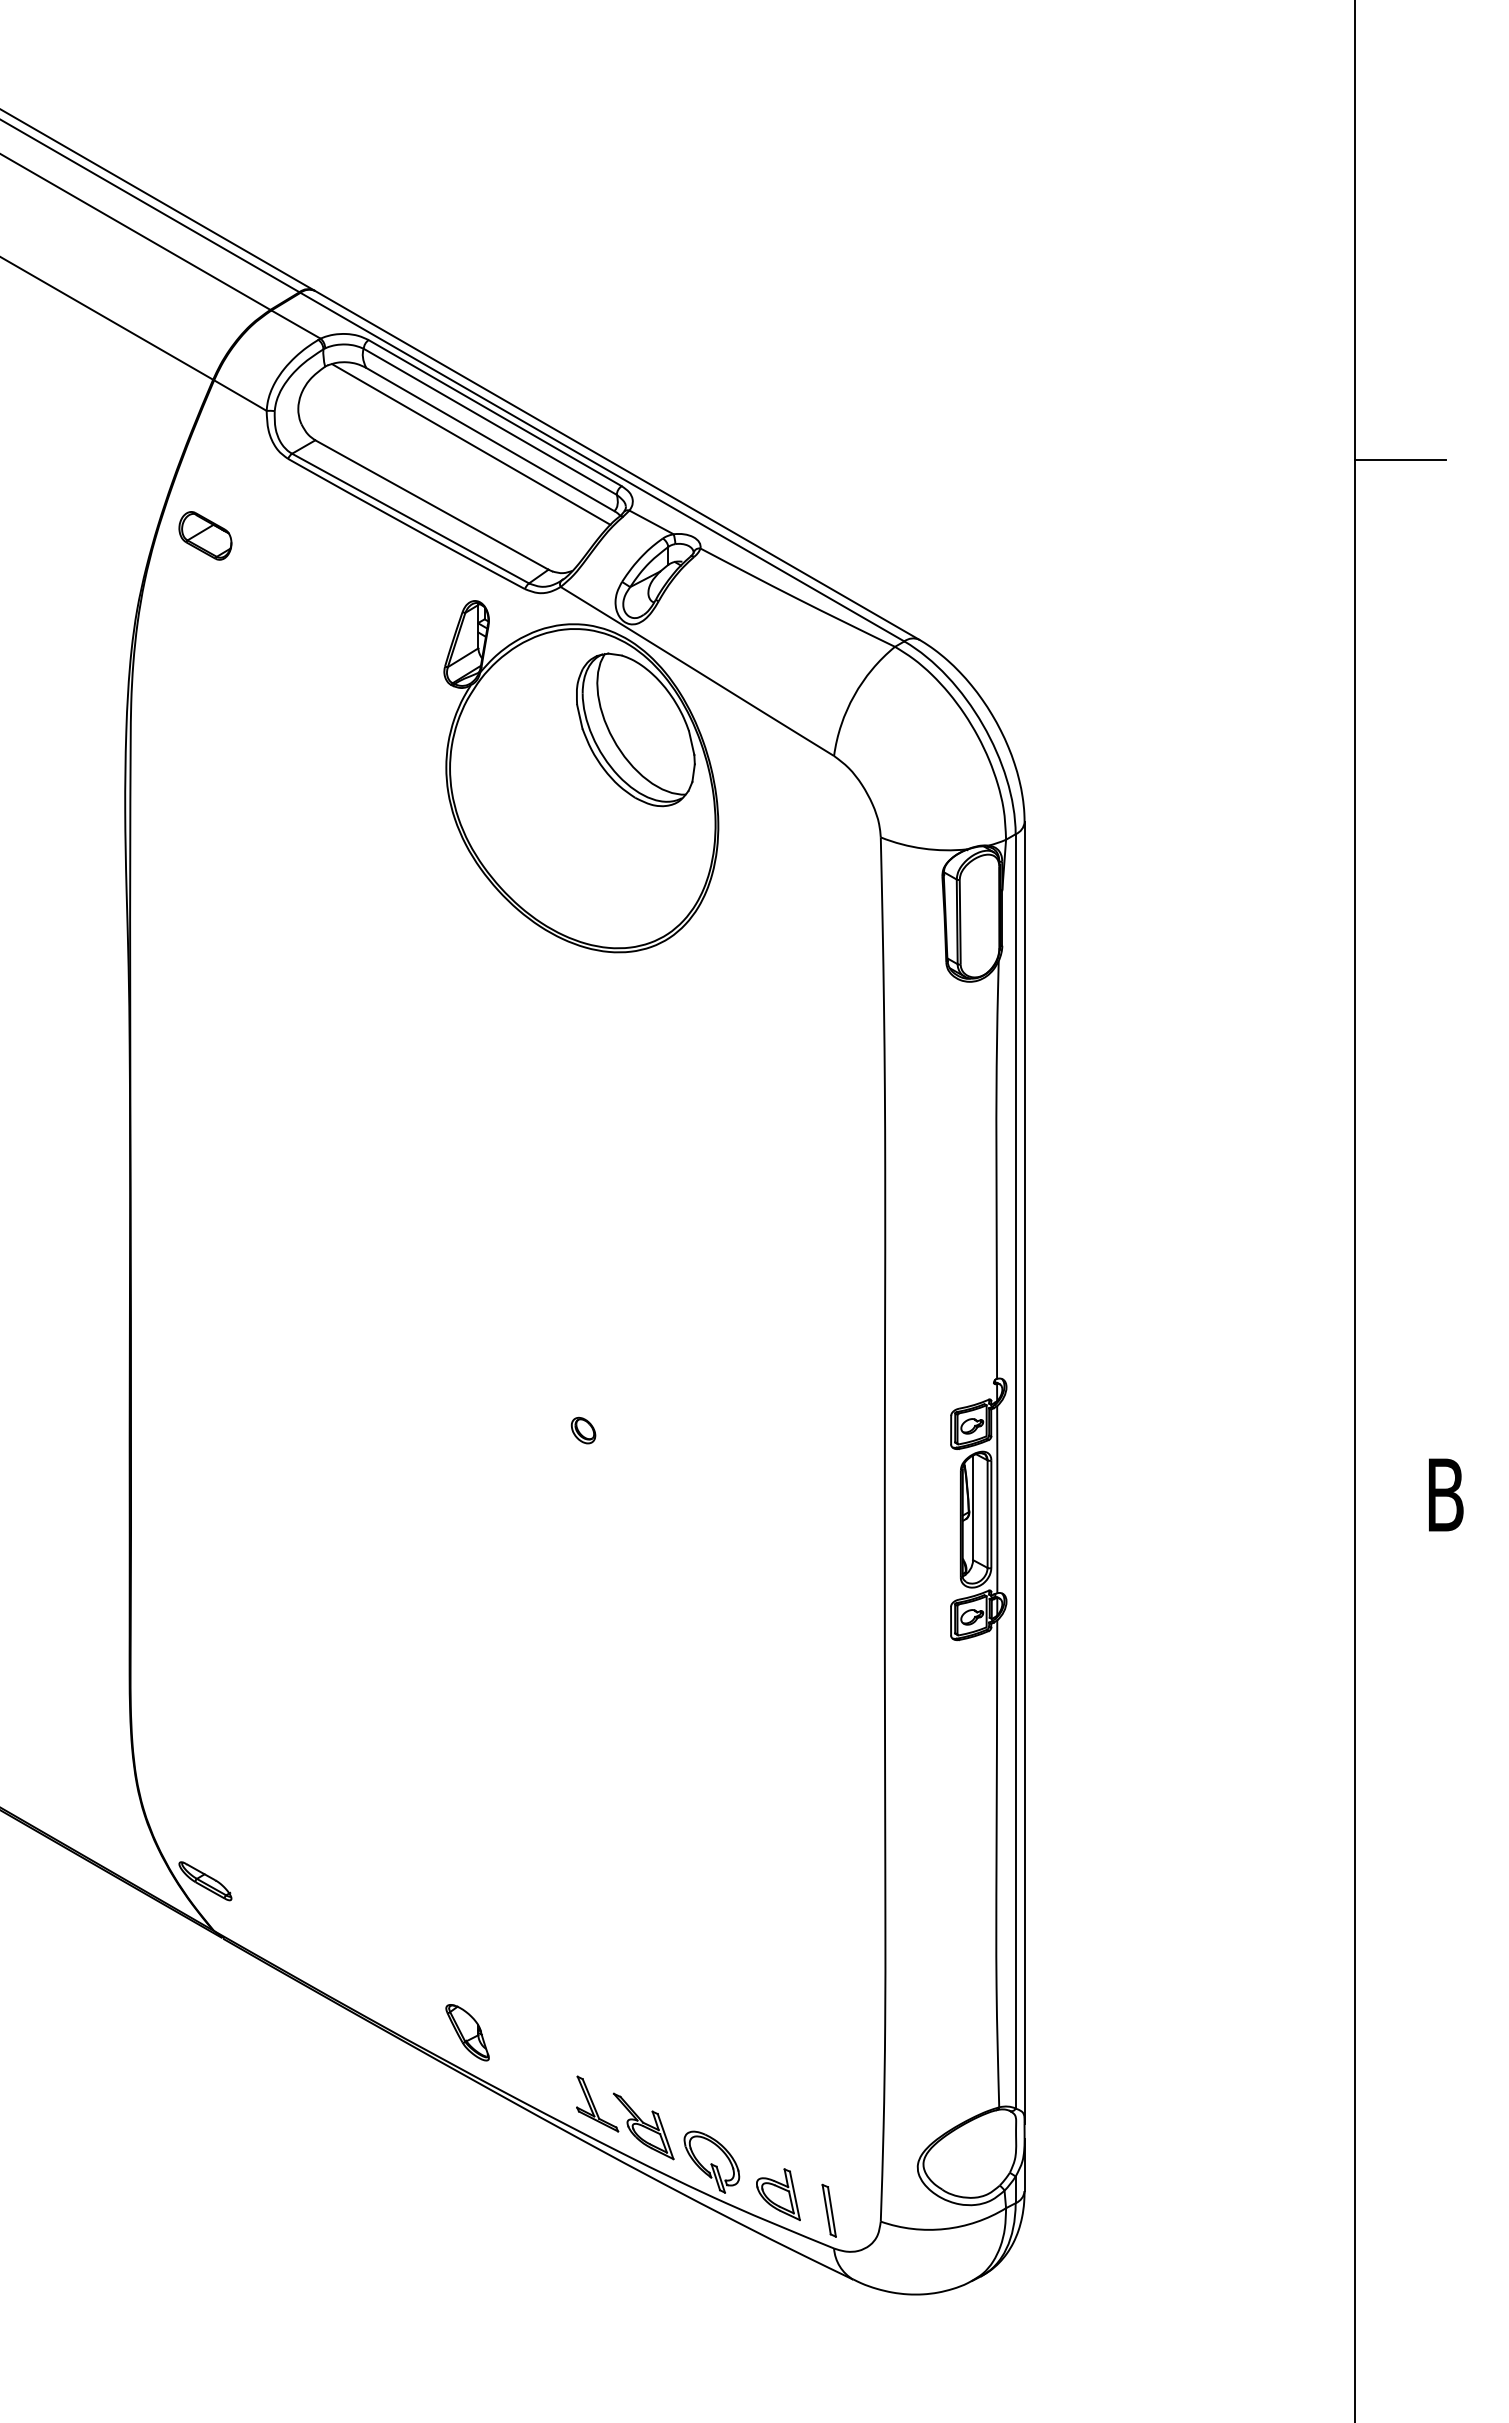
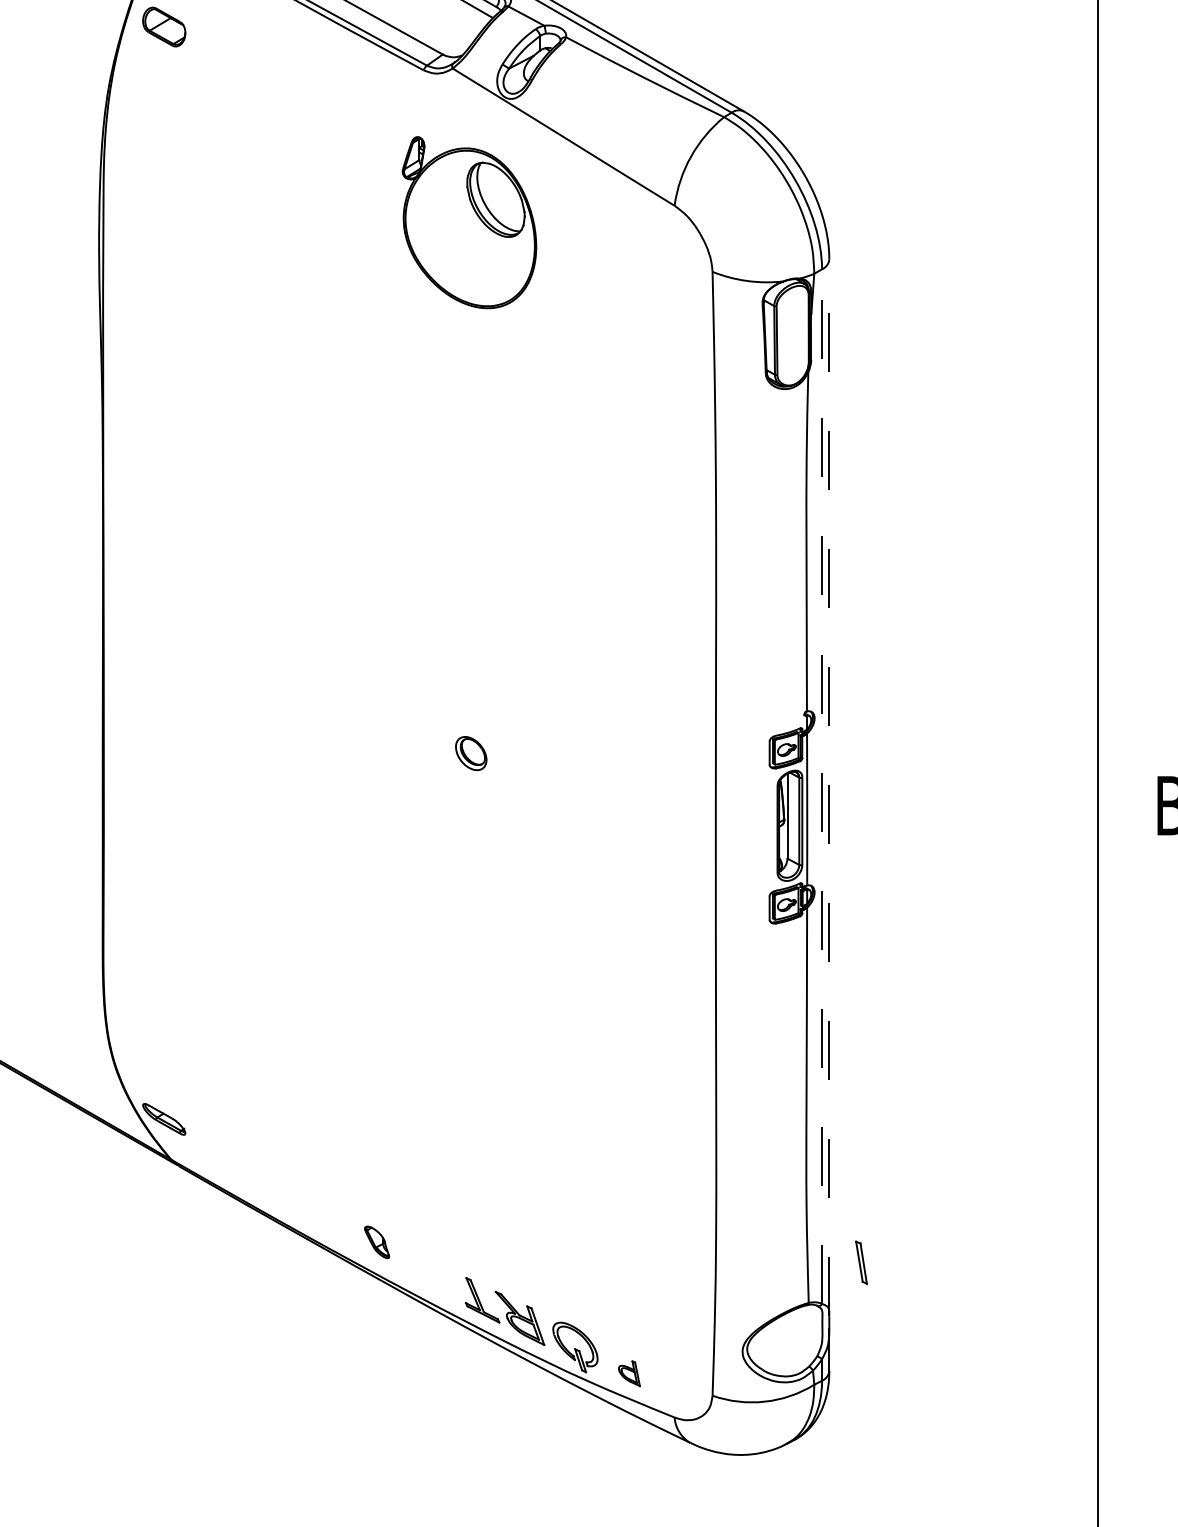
part: (581, 776) -> (469, 222), size x0.6
part: (583, 1430) -> (471, 753), size x1.6
line: (1015, 1470) -> (821, 785), solid -> dashed
line: (1024, 1472) -> (829, 787), solid -> dashed
part: (467, 2032) -> (377, 1242), size x0.7
part: (778, 2194) -> (629, 1373), size x0.6
part: (828, 2210) -> (860, 1262), moved

